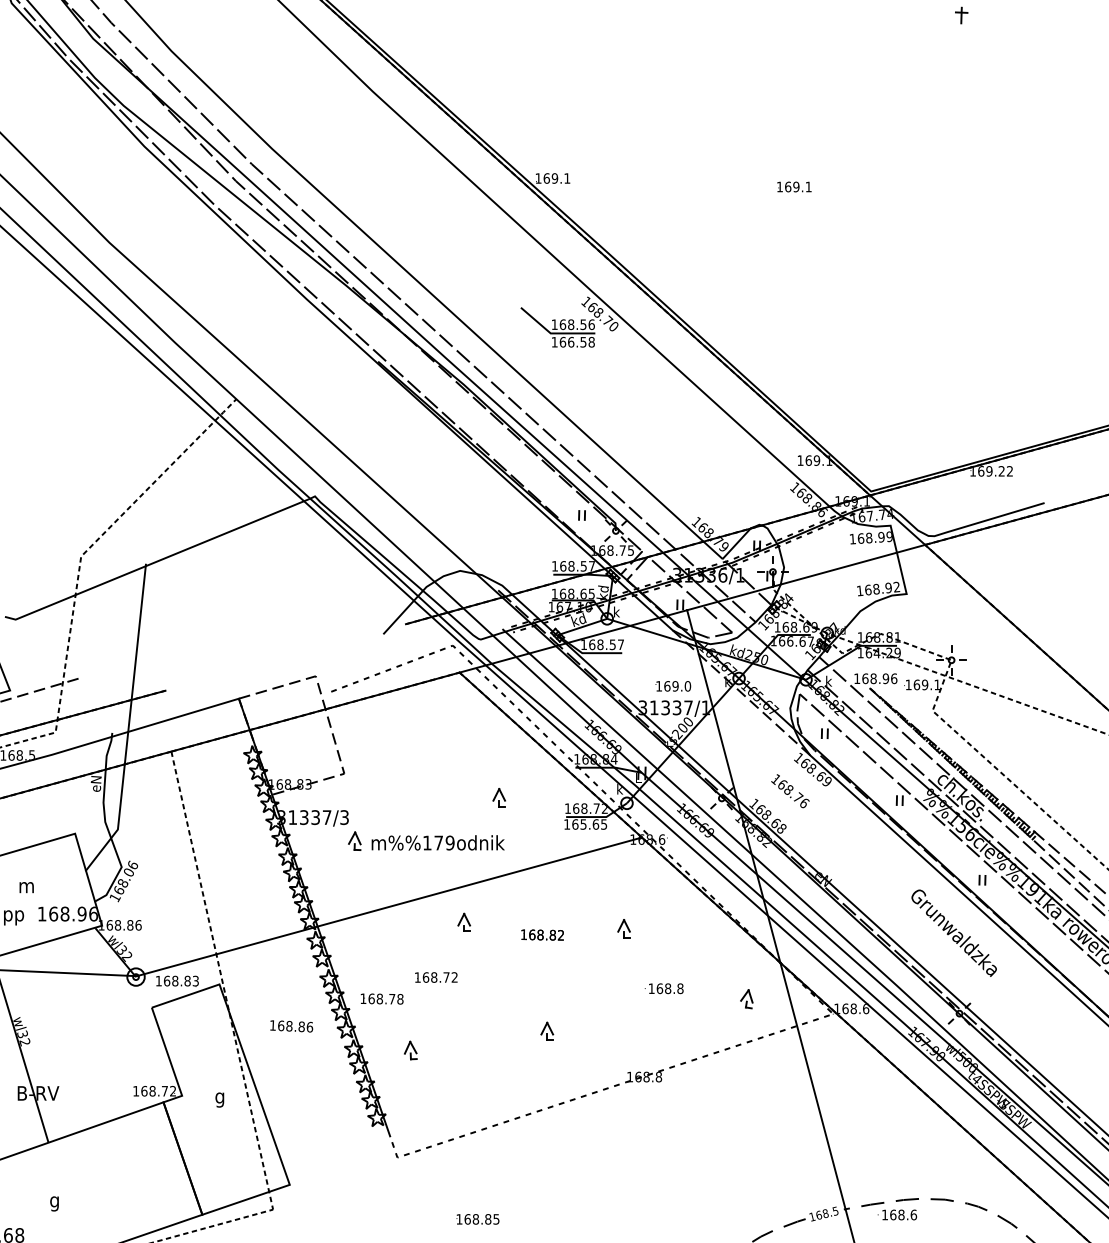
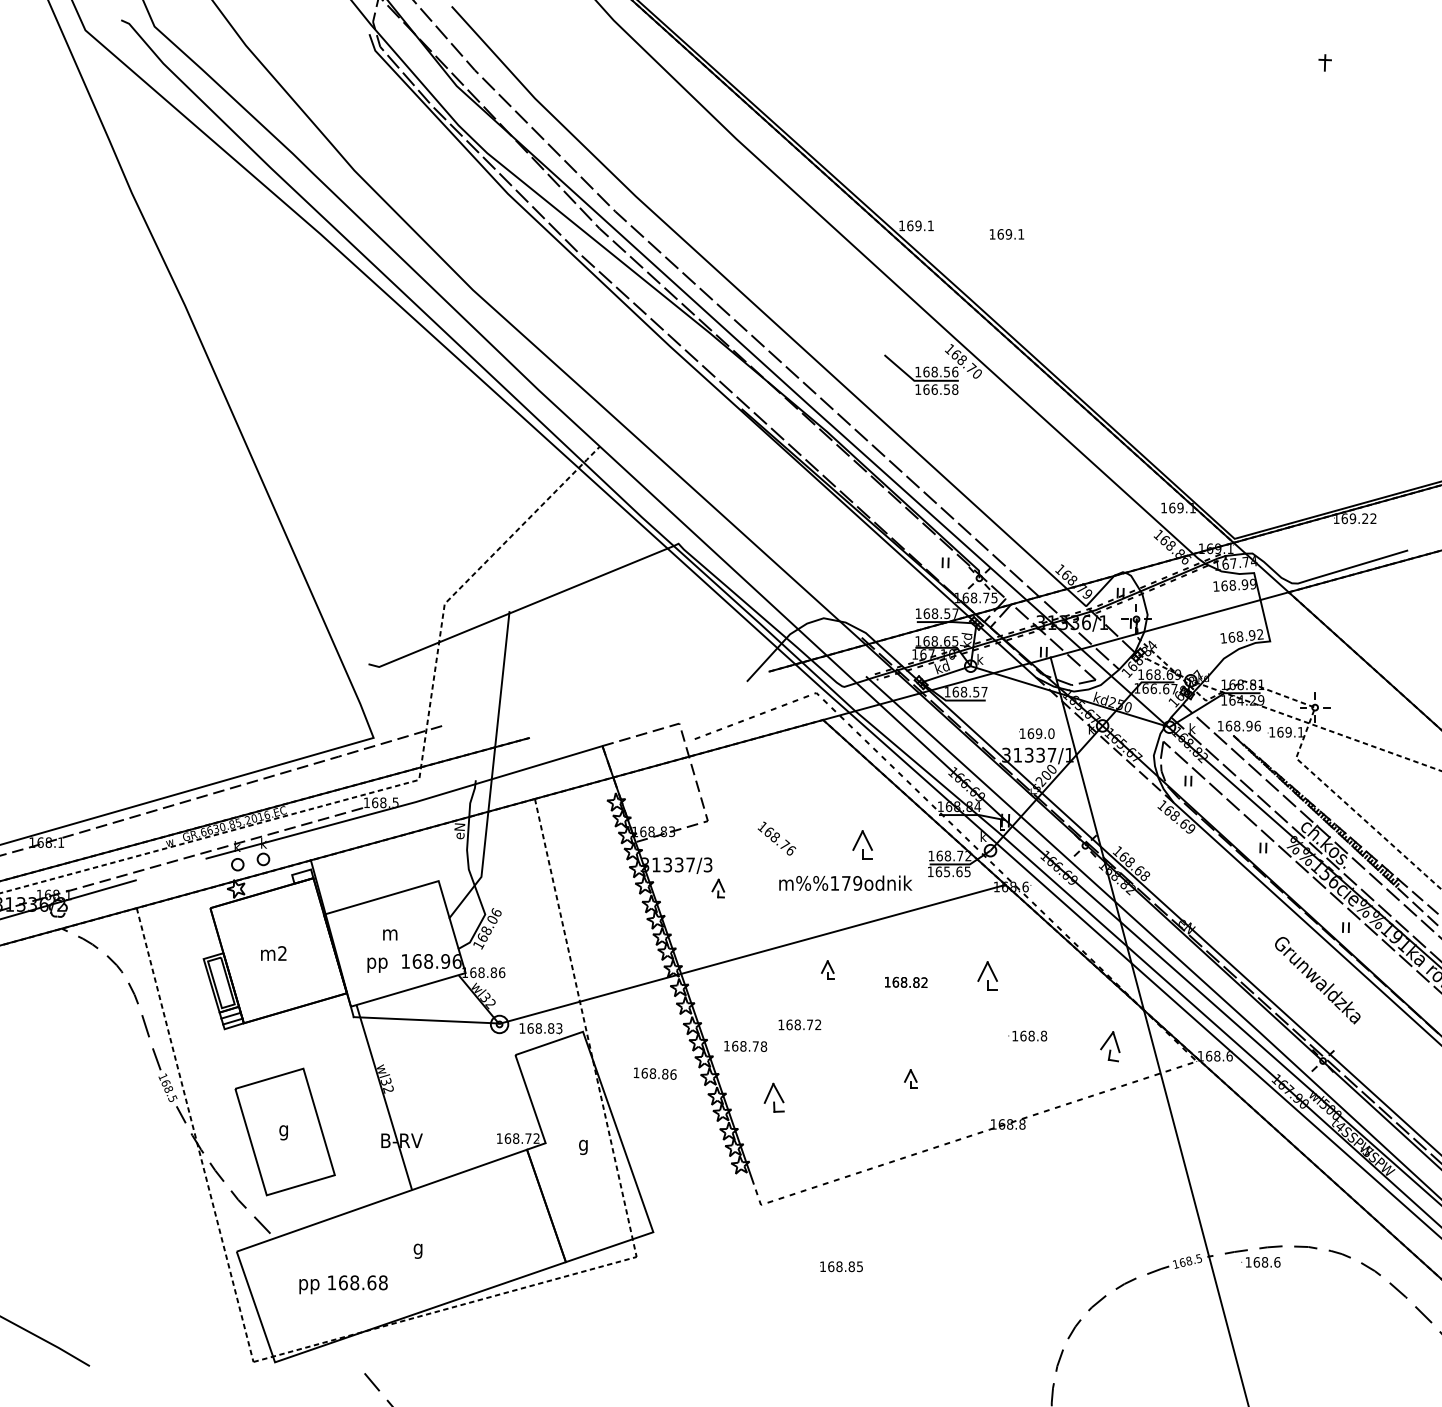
text: (793, 187) -> (1006, 234), moved
text: (789, 791) -> (776, 838), moved
part: (498, 797) -> (862, 844), size x1.6
text: (437, 842) -> (845, 882), moved
part: (623, 928) -> (987, 975), size x1.6
part: (746, 999) -> (1110, 1046), size x1.6
part: (410, 1050) -> (774, 1097), size x1.6

